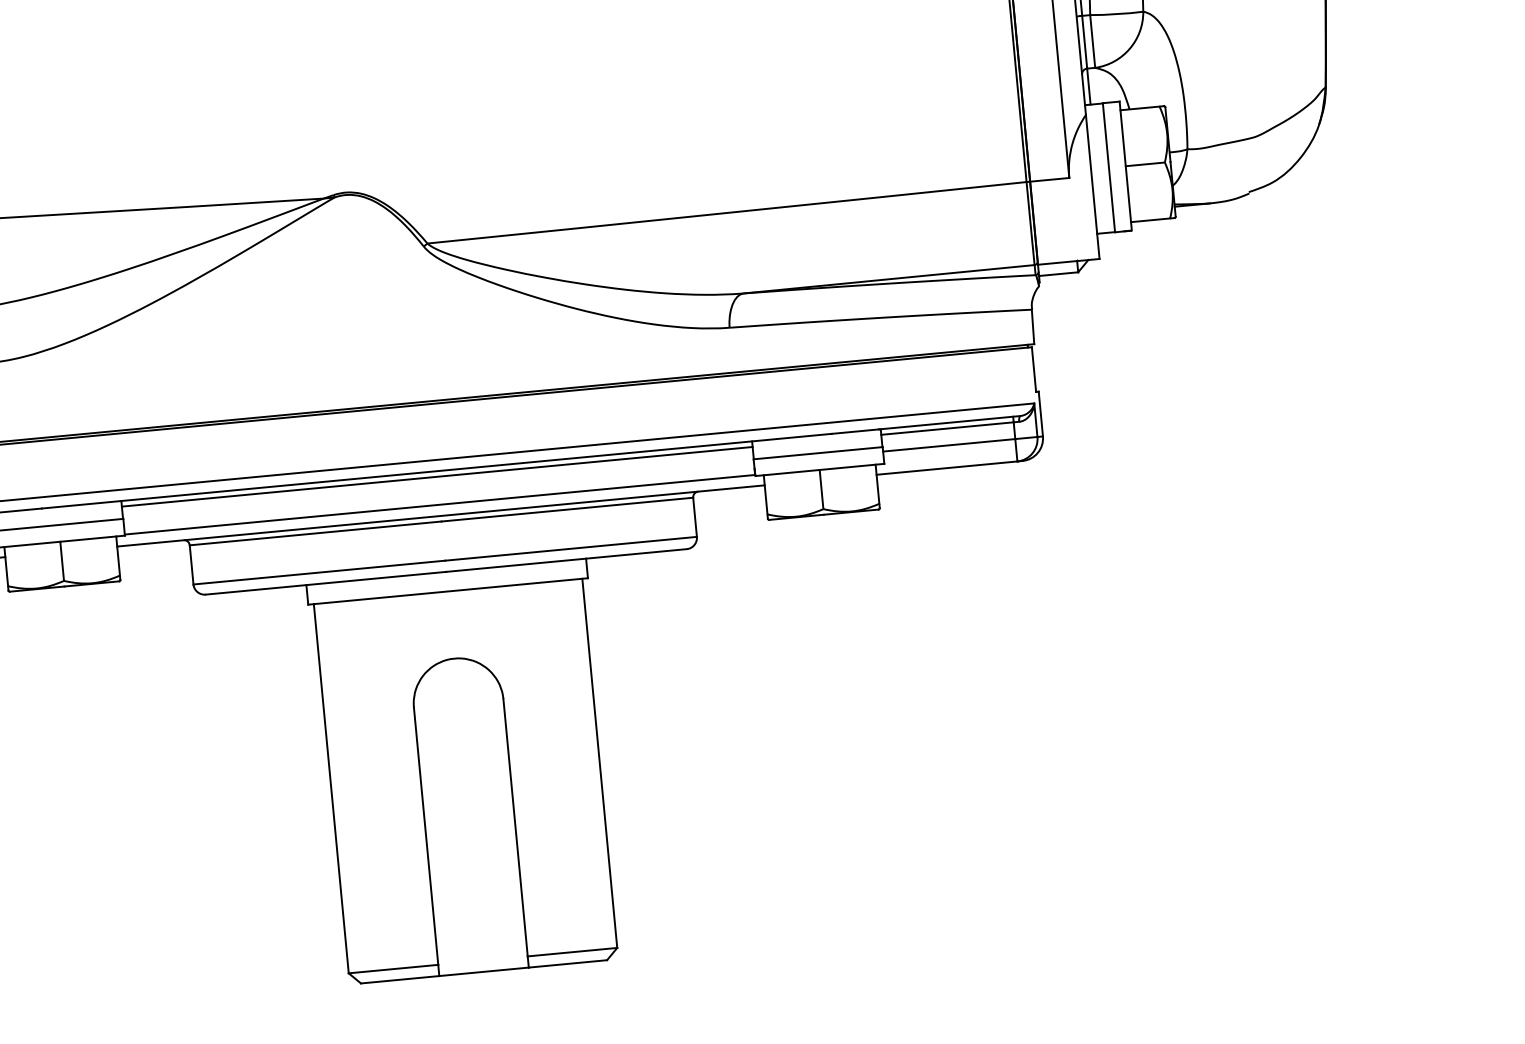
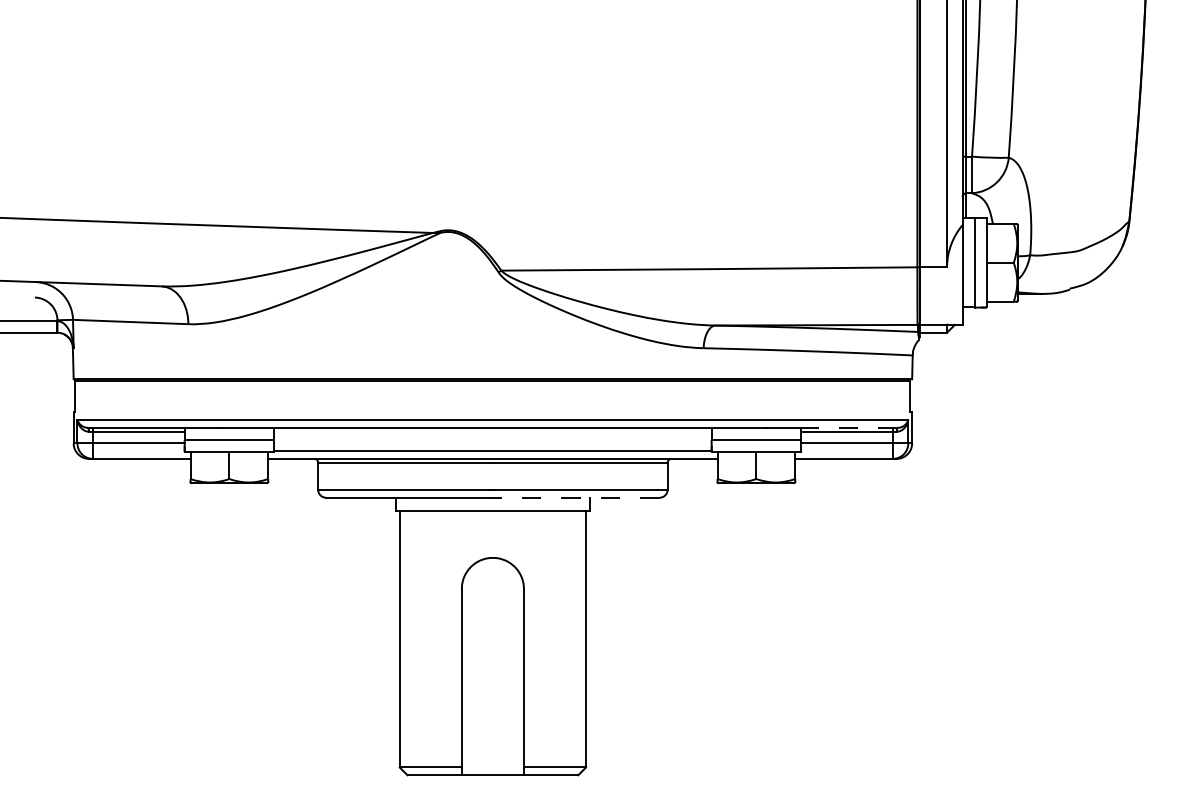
line: (949, 422) -> (848, 427), solid -> dashed
line: (436, 476) -> (492, 431), removed
line: (565, 560) -> (575, 497), solid -> dashed

